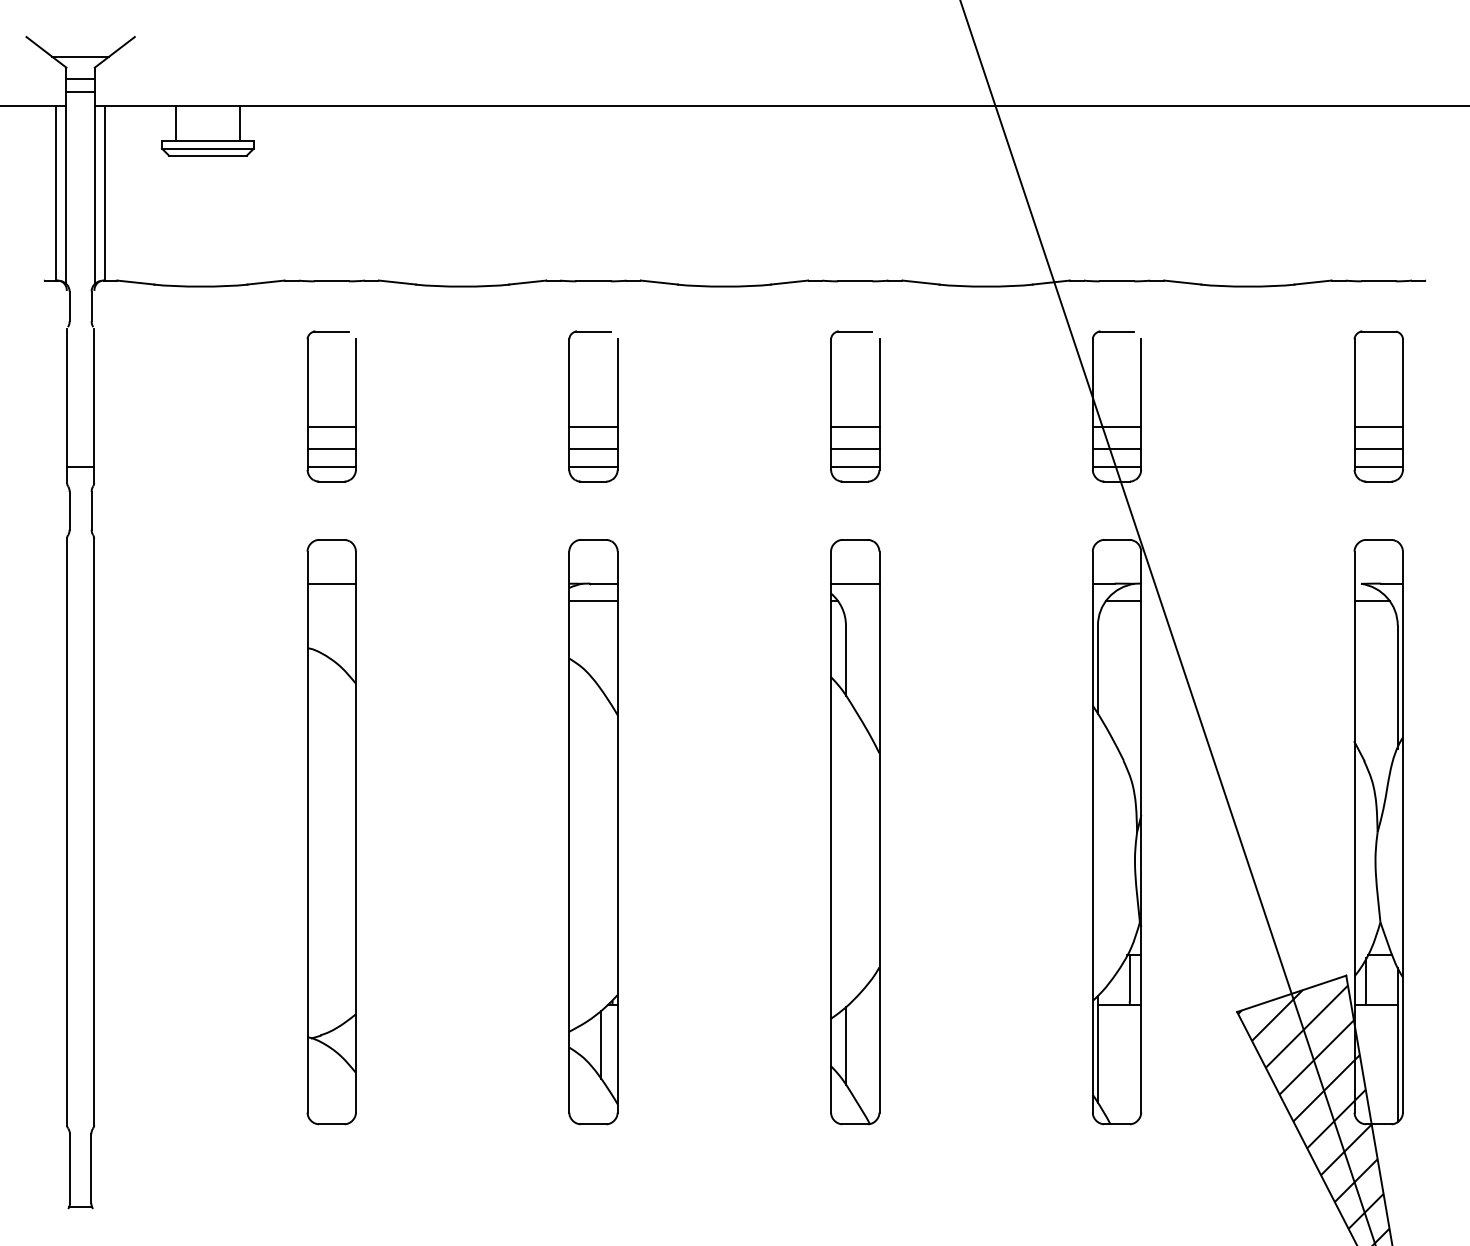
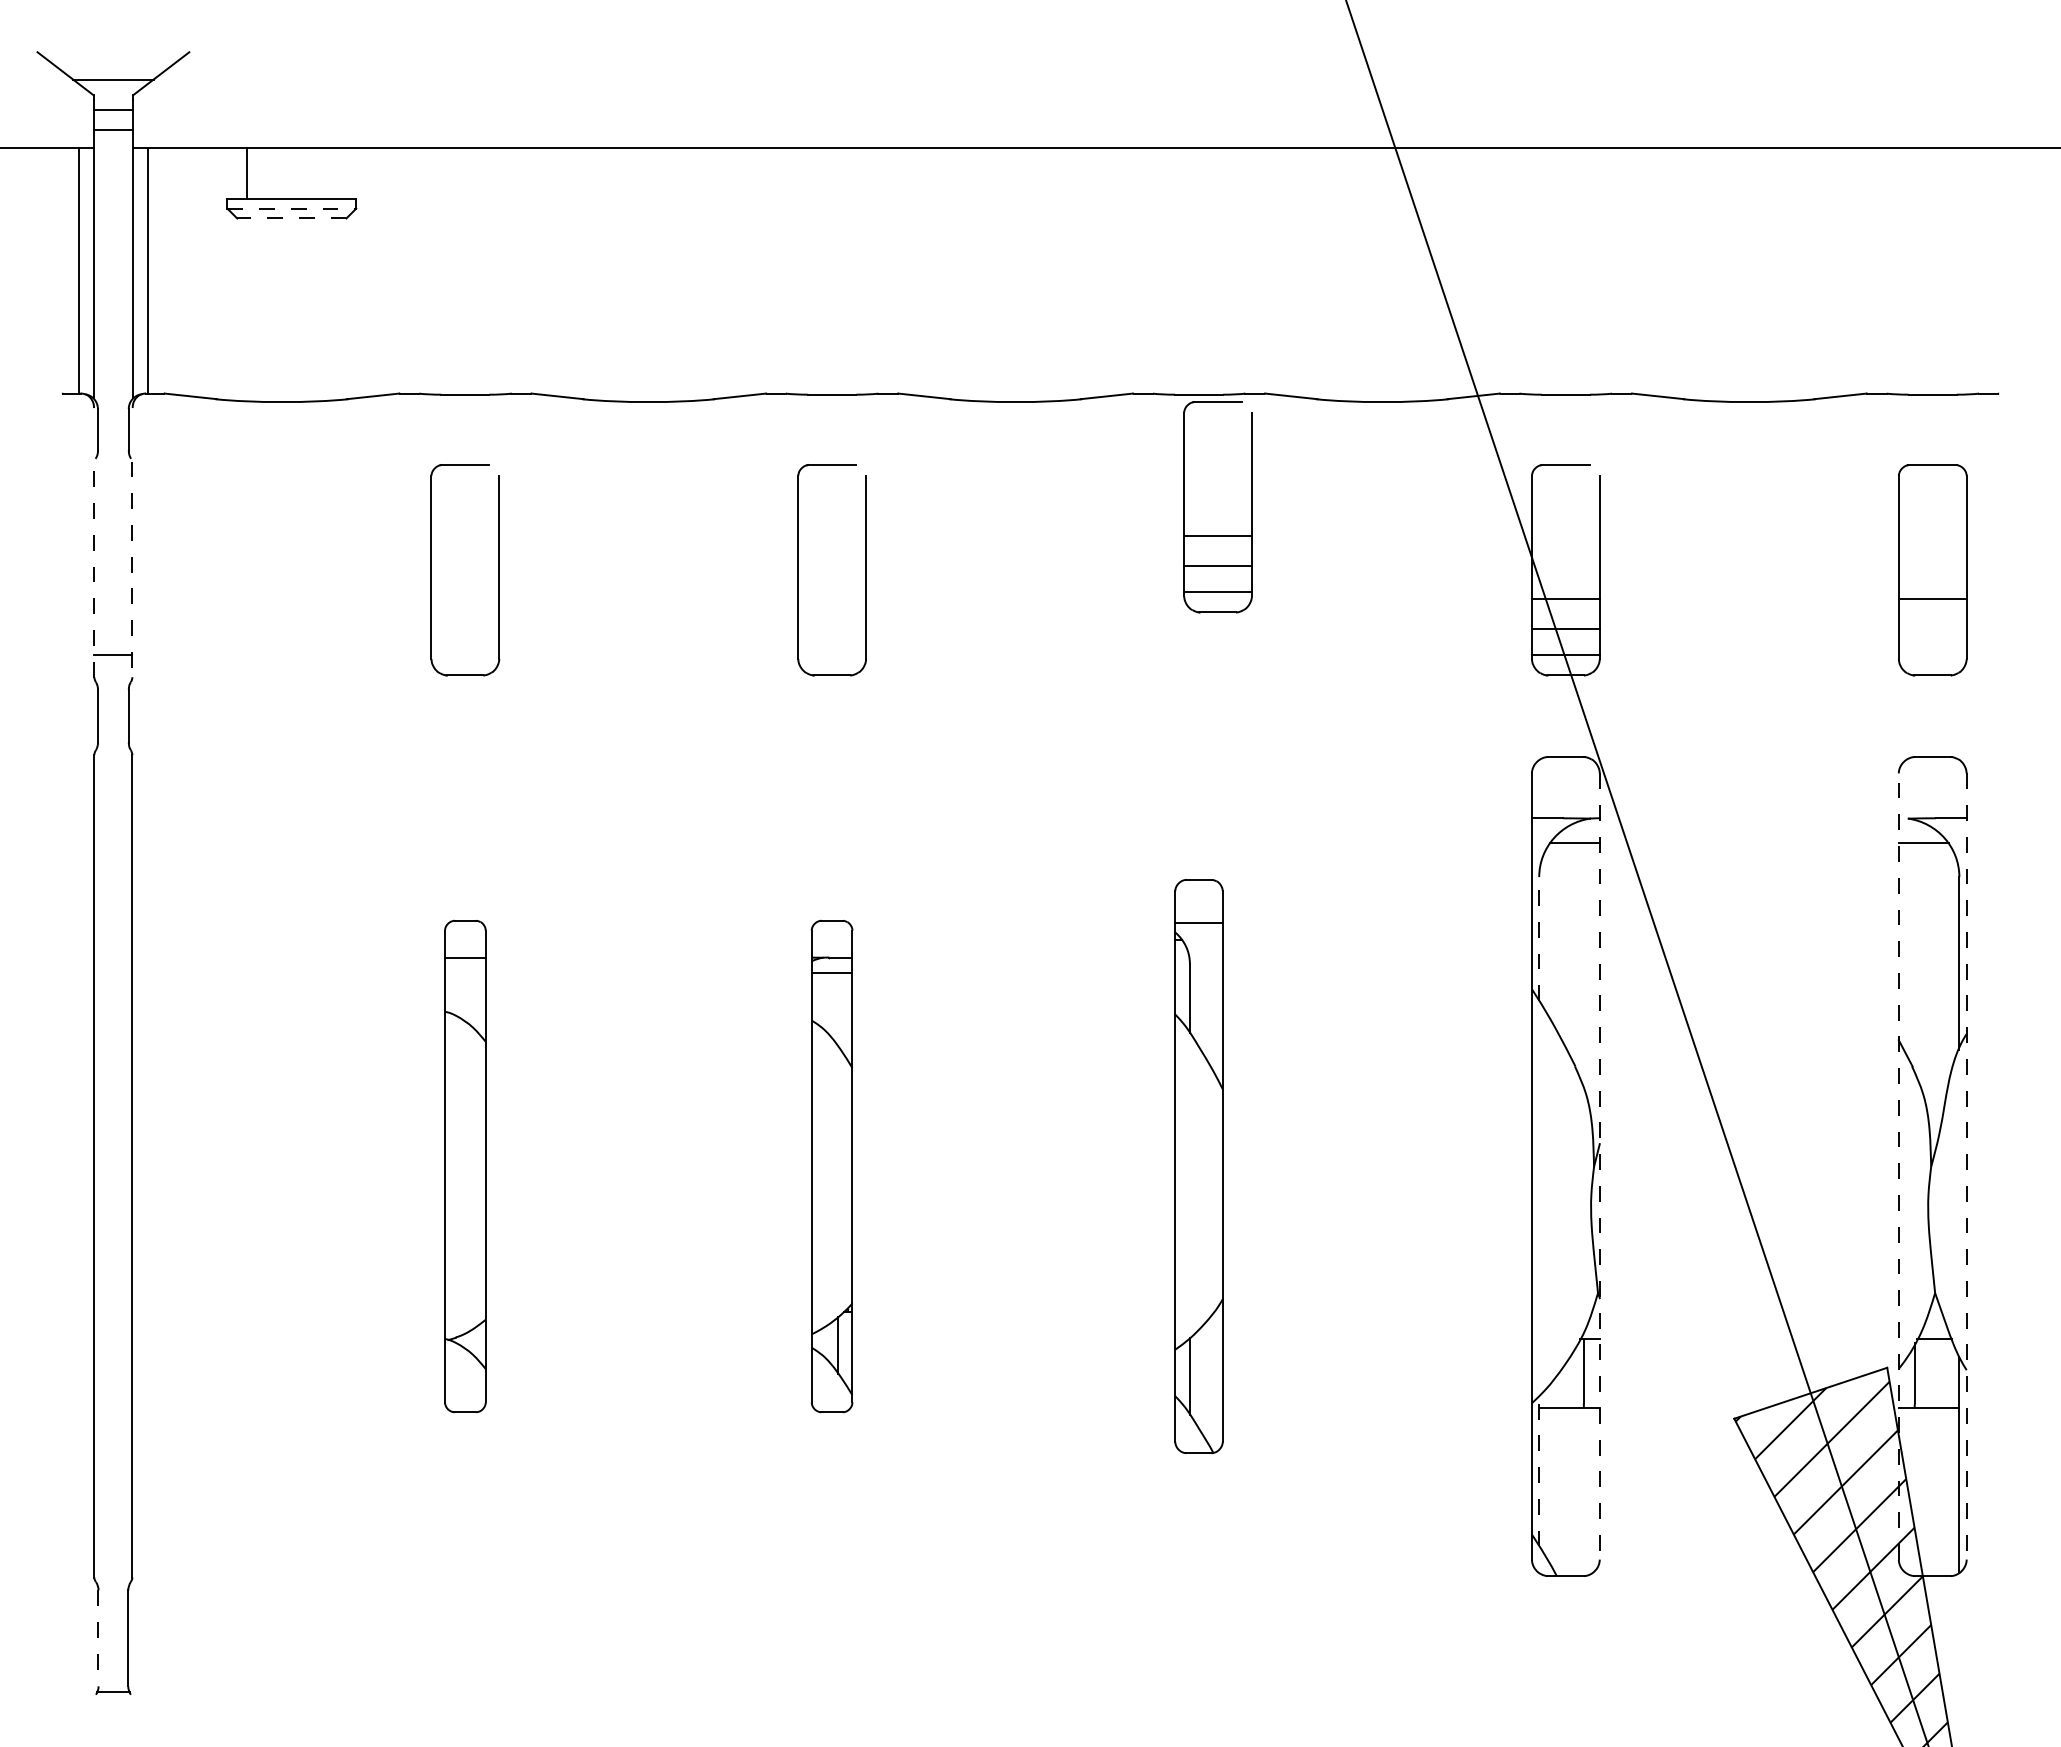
line: (239, 123) -> (336, 173), removed
line: (208, 148) -> (292, 208), solid -> dashed
line: (207, 155) -> (291, 218), solid -> dashed
line: (67, 406) -> (94, 569), solid -> dashed
line: (94, 406) -> (132, 570), solid -> dashed
line: (331, 426) -> (465, 598), removed
line: (593, 426) -> (832, 598), removed
part: (854, 426) -> (1217, 535), moved
line: (331, 448) -> (465, 629), removed
line: (593, 448) -> (832, 629), removed
line: (1378, 448) -> (1932, 629), removed
line: (331, 466) -> (465, 654), removed
line: (593, 466) -> (832, 654), removed
line: (1378, 466) -> (1932, 654), removed
line: (1098, 669) -> (1539, 938), solid -> dashed
part: (331, 832) -> (465, 1166), size x0.6
part: (593, 832) -> (831, 1166), size x0.6
part: (854, 832) -> (1198, 1166), size x0.7
line: (1140, 832) -> (1599, 1167), solid -> dashed
line: (1354, 832) -> (1898, 1166), solid -> dashed
line: (1402, 832) -> (1966, 1167), solid -> dashed
line: (1098, 1048) -> (1539, 1470), solid -> dashed
line: (70, 1168) -> (98, 1638), solid -> dashed

